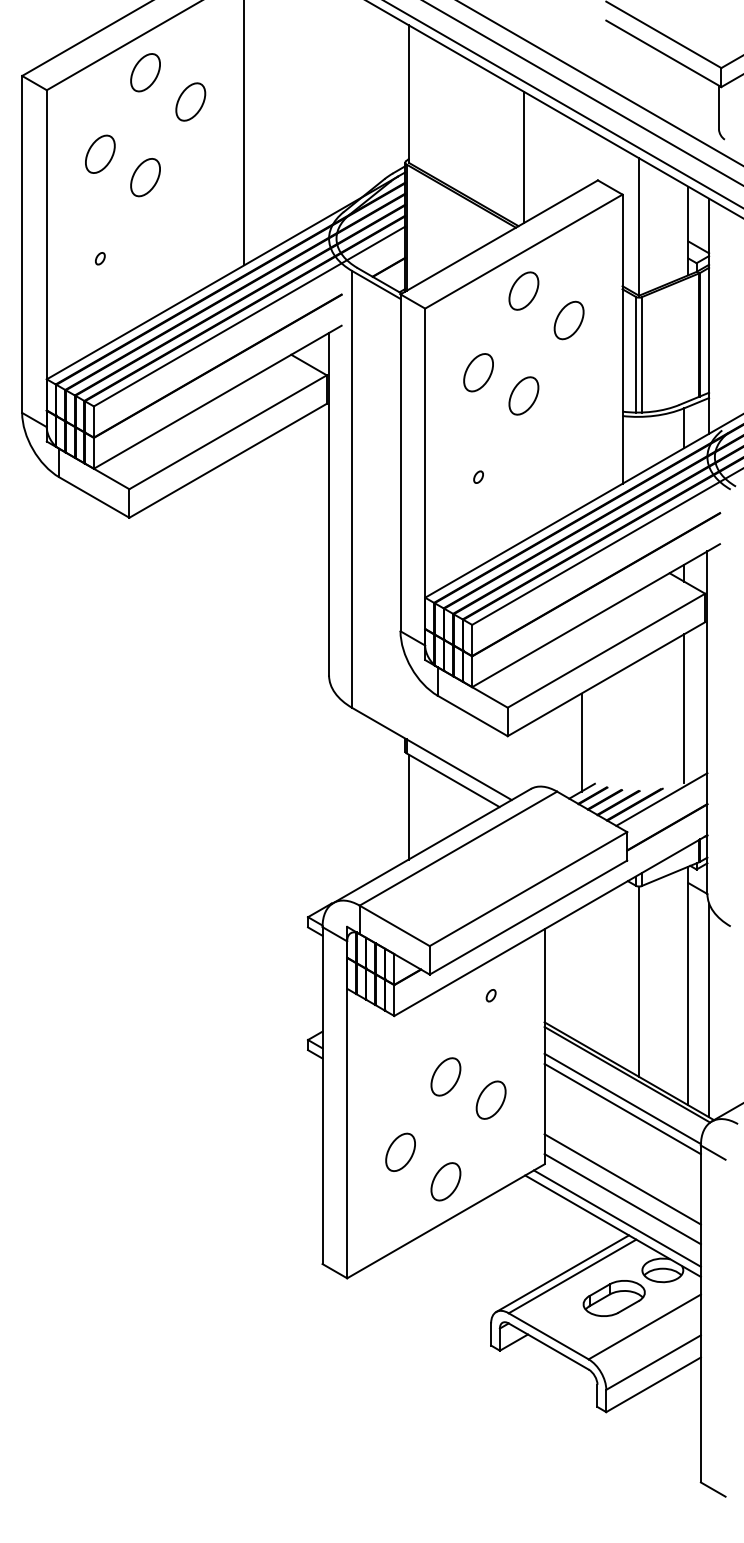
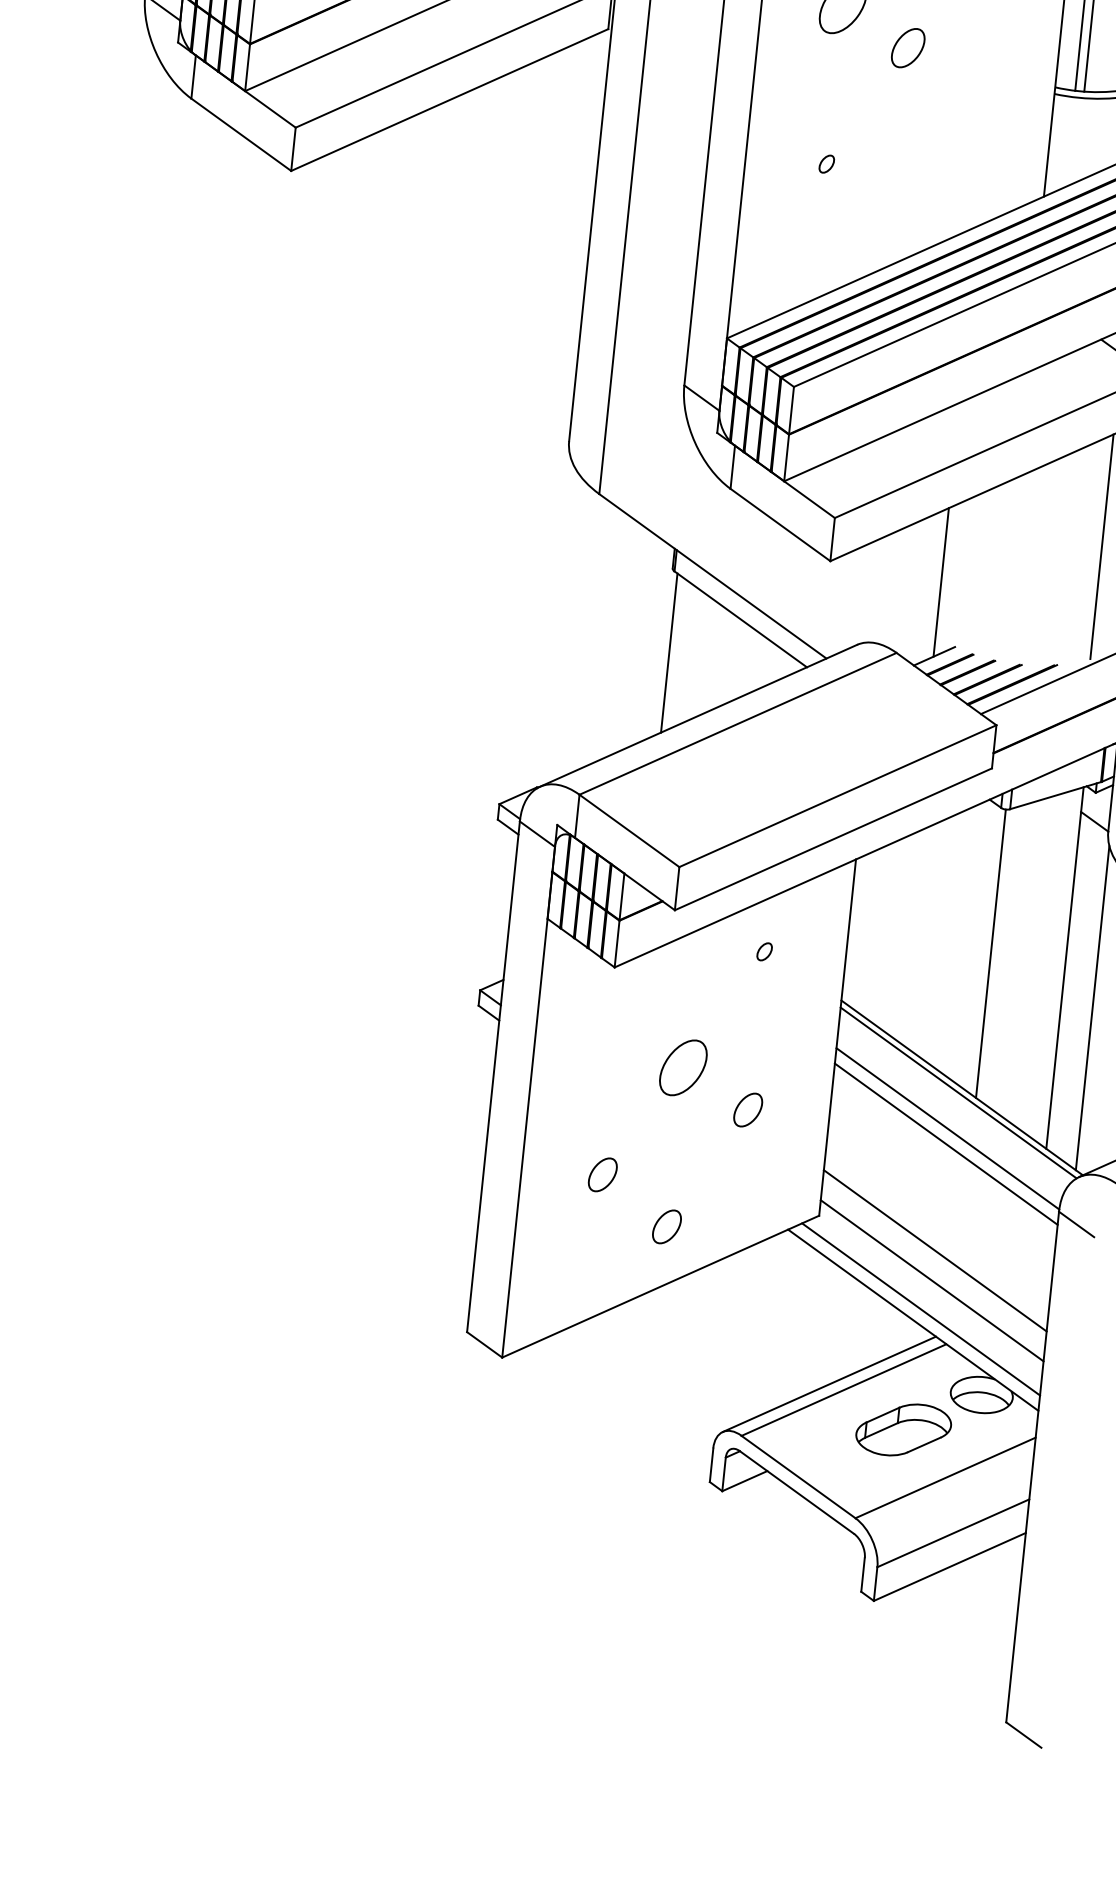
part: (523, 395) -> (907, 47), size x0.7
part: (490, 1099) -> (747, 1109), size x0.6
part: (400, 1151) -> (602, 1173), size x0.6
part: (445, 1181) -> (666, 1226), size x0.6

